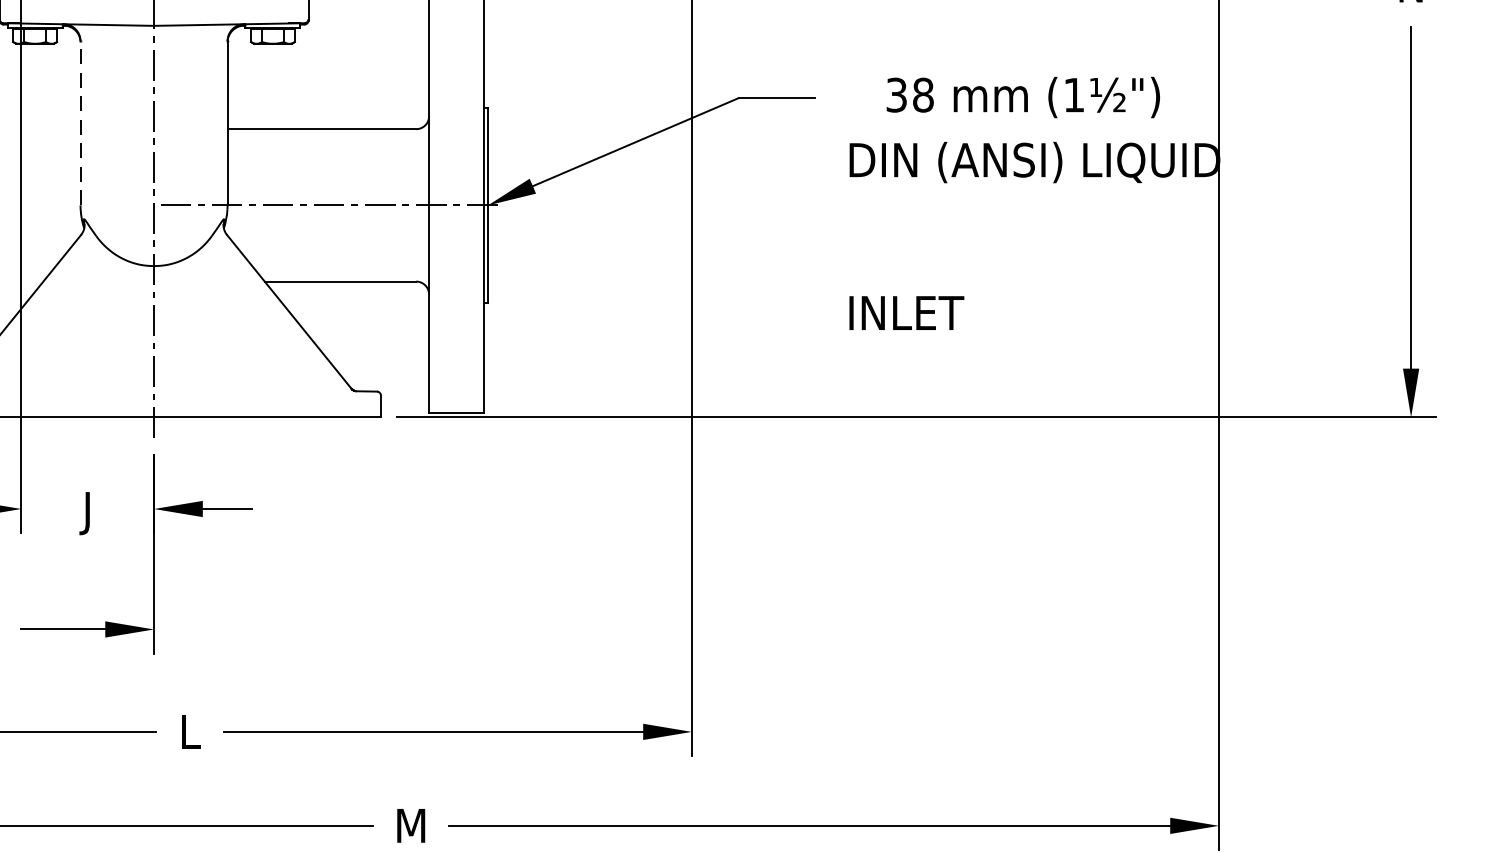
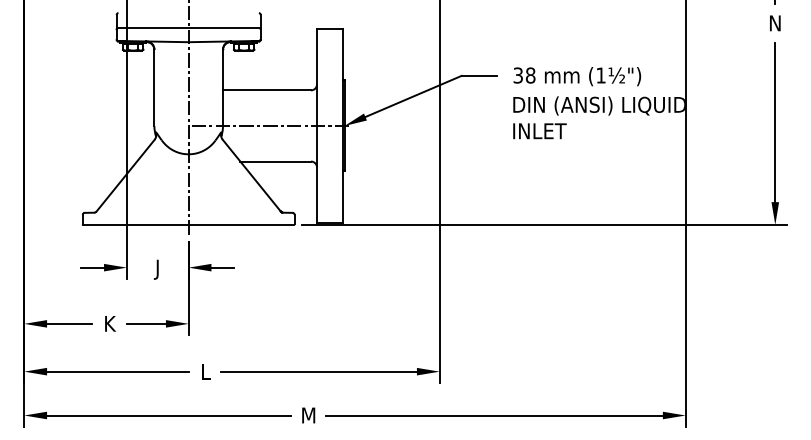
text: (1023, 97) -> (577, 76), moved
line: (80, 122) -> (154, 87), dashed -> solid
text: (905, 313) -> (539, 131), moved

